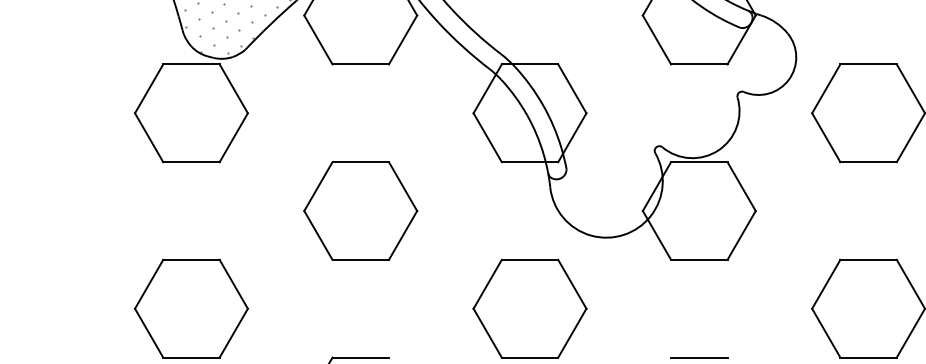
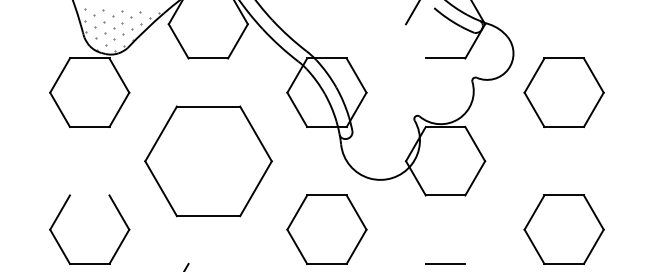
line: (656, 40) -> (415, 41), removed
part: (359, 209) -> (207, 160), size x1.6
line: (191, 259) -> (89, 195), removed
line: (360, 356) -> (208, 263), removed

